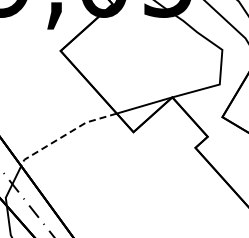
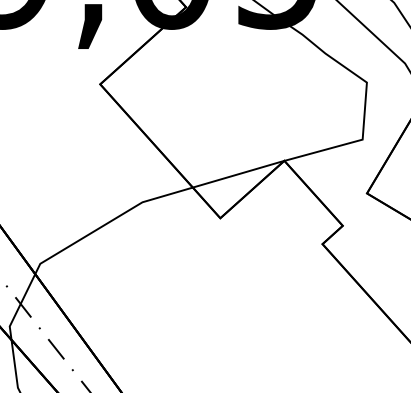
line: (65, 134) -> (108, 222), dashed -> solid

